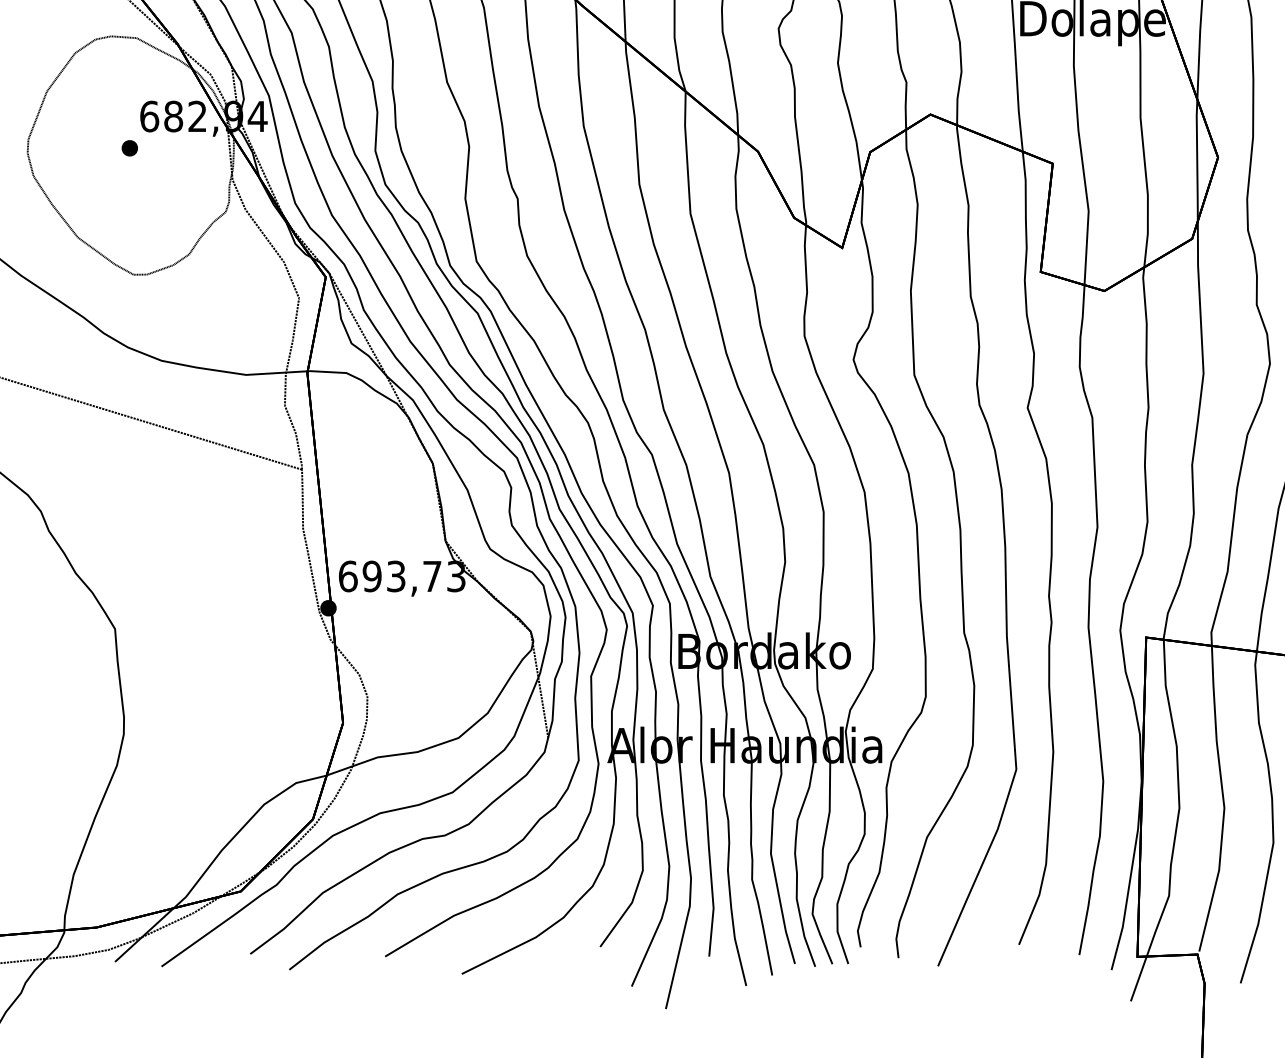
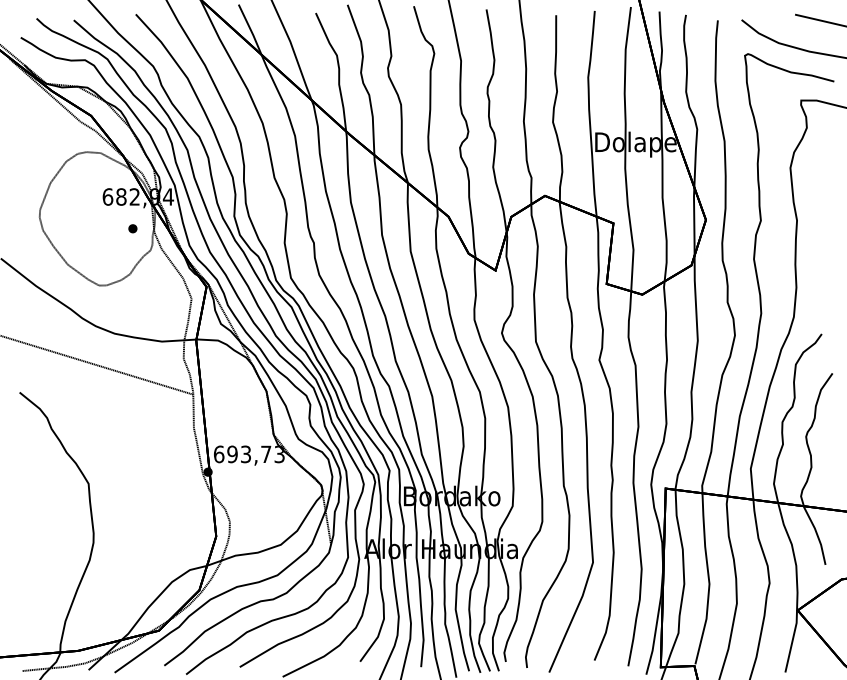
part: (129, 147) -> (132, 228), moved

